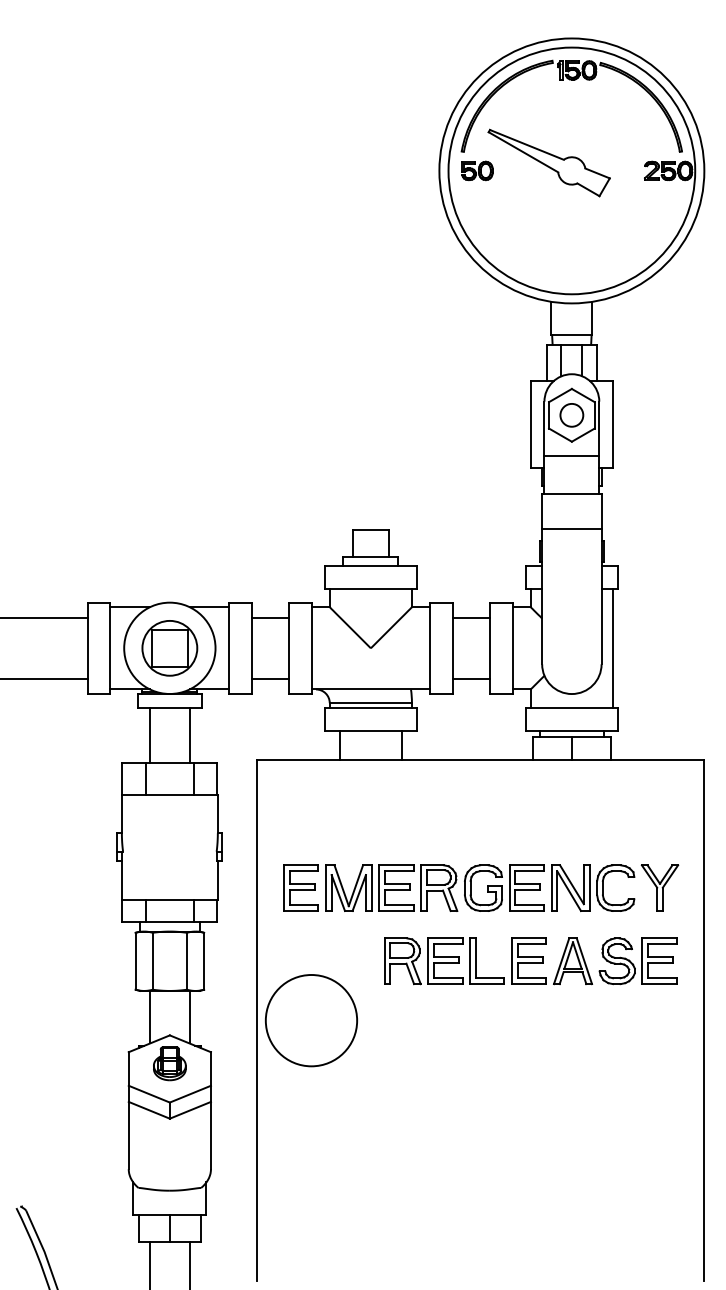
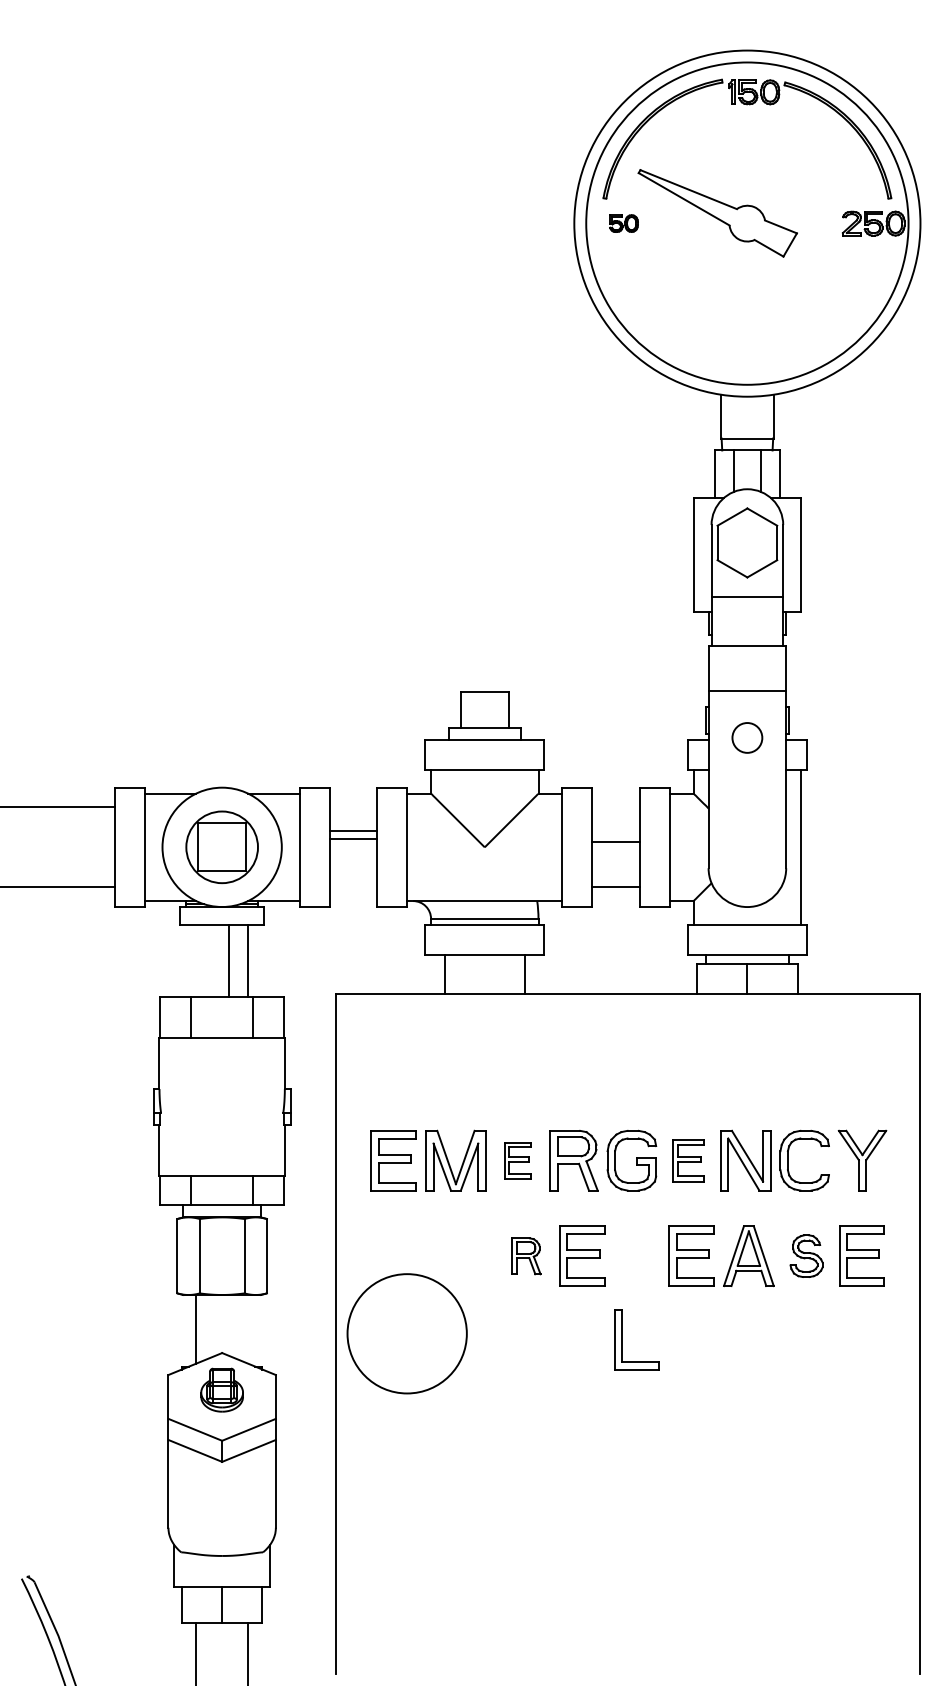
part: (477, 170) -> (623, 223), size x0.7
circle: (571, 414) -> (747, 737), moved
line: (270, 617) -> (353, 839), moved
line: (470, 617) -> (615, 842), moved
line: (270, 679) -> (353, 831), moved
line: (150, 734) -> (229, 960), moved
part: (395, 888) -> (517, 1160), size x0.6
part: (526, 888) -> (688, 1160), size x0.7
part: (476, 960) -> (622, 1339), moved
part: (617, 960) -> (806, 1255), size x0.7
part: (402, 961) -> (526, 1256), size x0.6
line: (189, 1017) -> (247, 1329), removed

